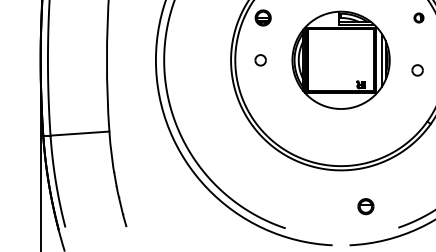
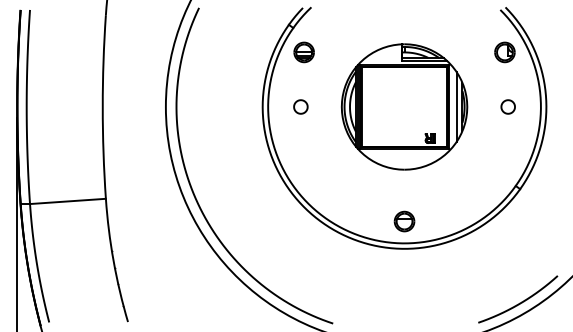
part: (418, 18) -> (504, 52), size x1.67
part: (417, 70) -> (507, 106), moved
part: (365, 206) -> (404, 221), moved

